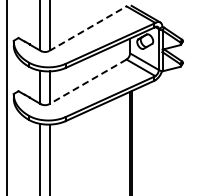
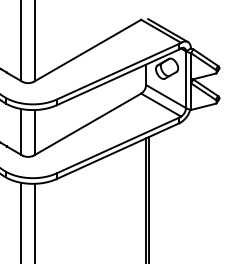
line: (87, 28) -> (86, 50), dashed -> solid
line: (87, 81) -> (86, 124), dashed -> solid

